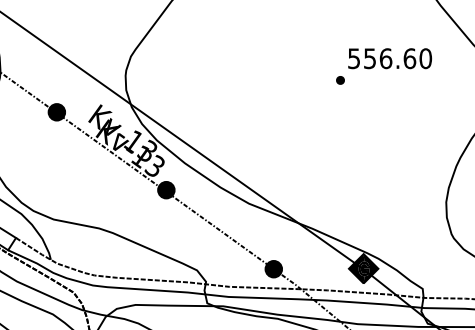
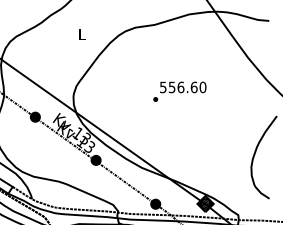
text: (383, 65) -> (179, 91), moved

